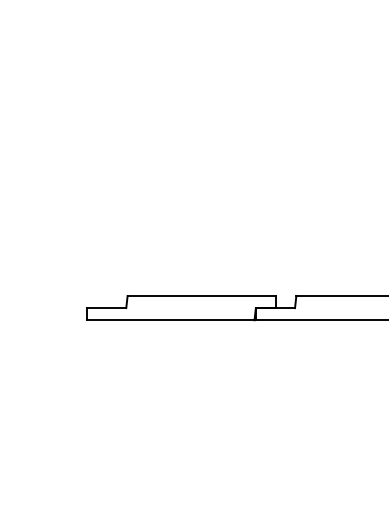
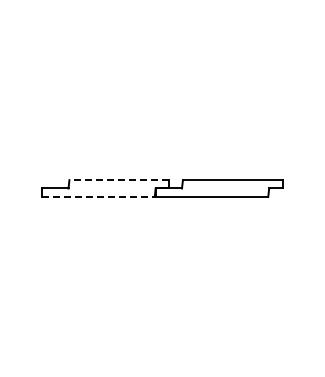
line: (202, 296) -> (119, 180), solid -> dashed
line: (170, 320) -> (98, 196), solid -> dashed

